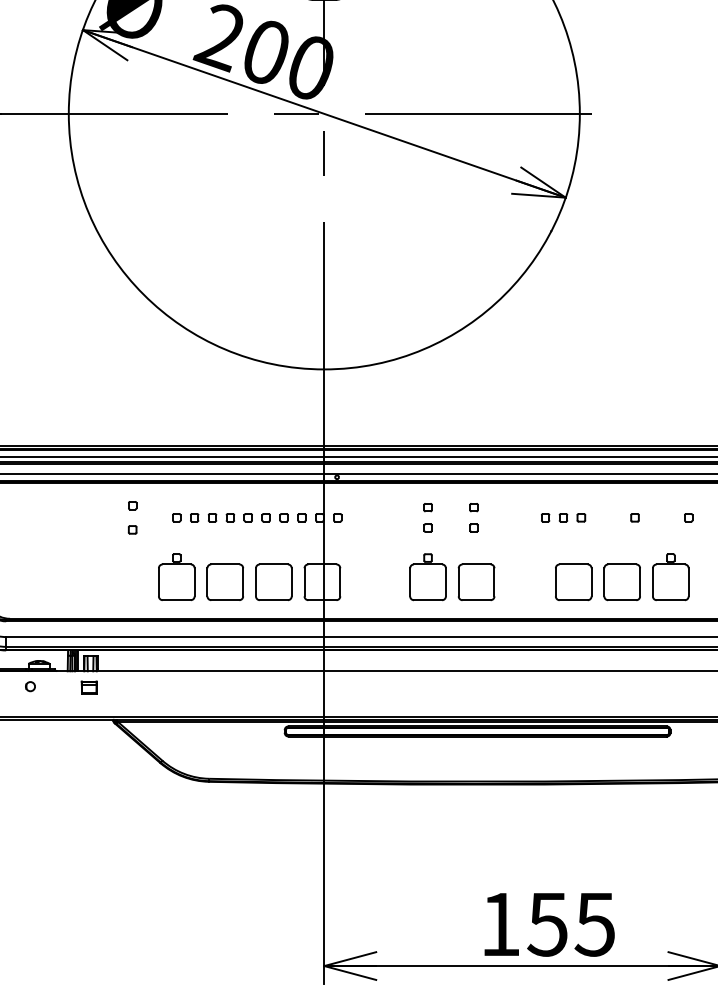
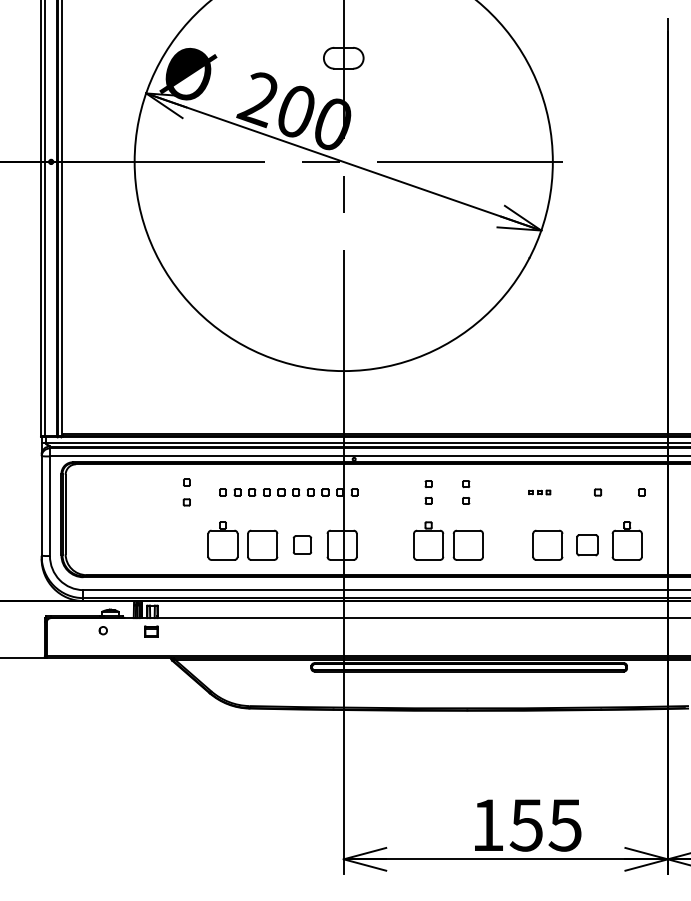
part: (563, 517) -> (539, 492), size x0.6
part: (273, 581) -> (302, 544), size x0.6
part: (622, 581) -> (587, 544), size x0.7

